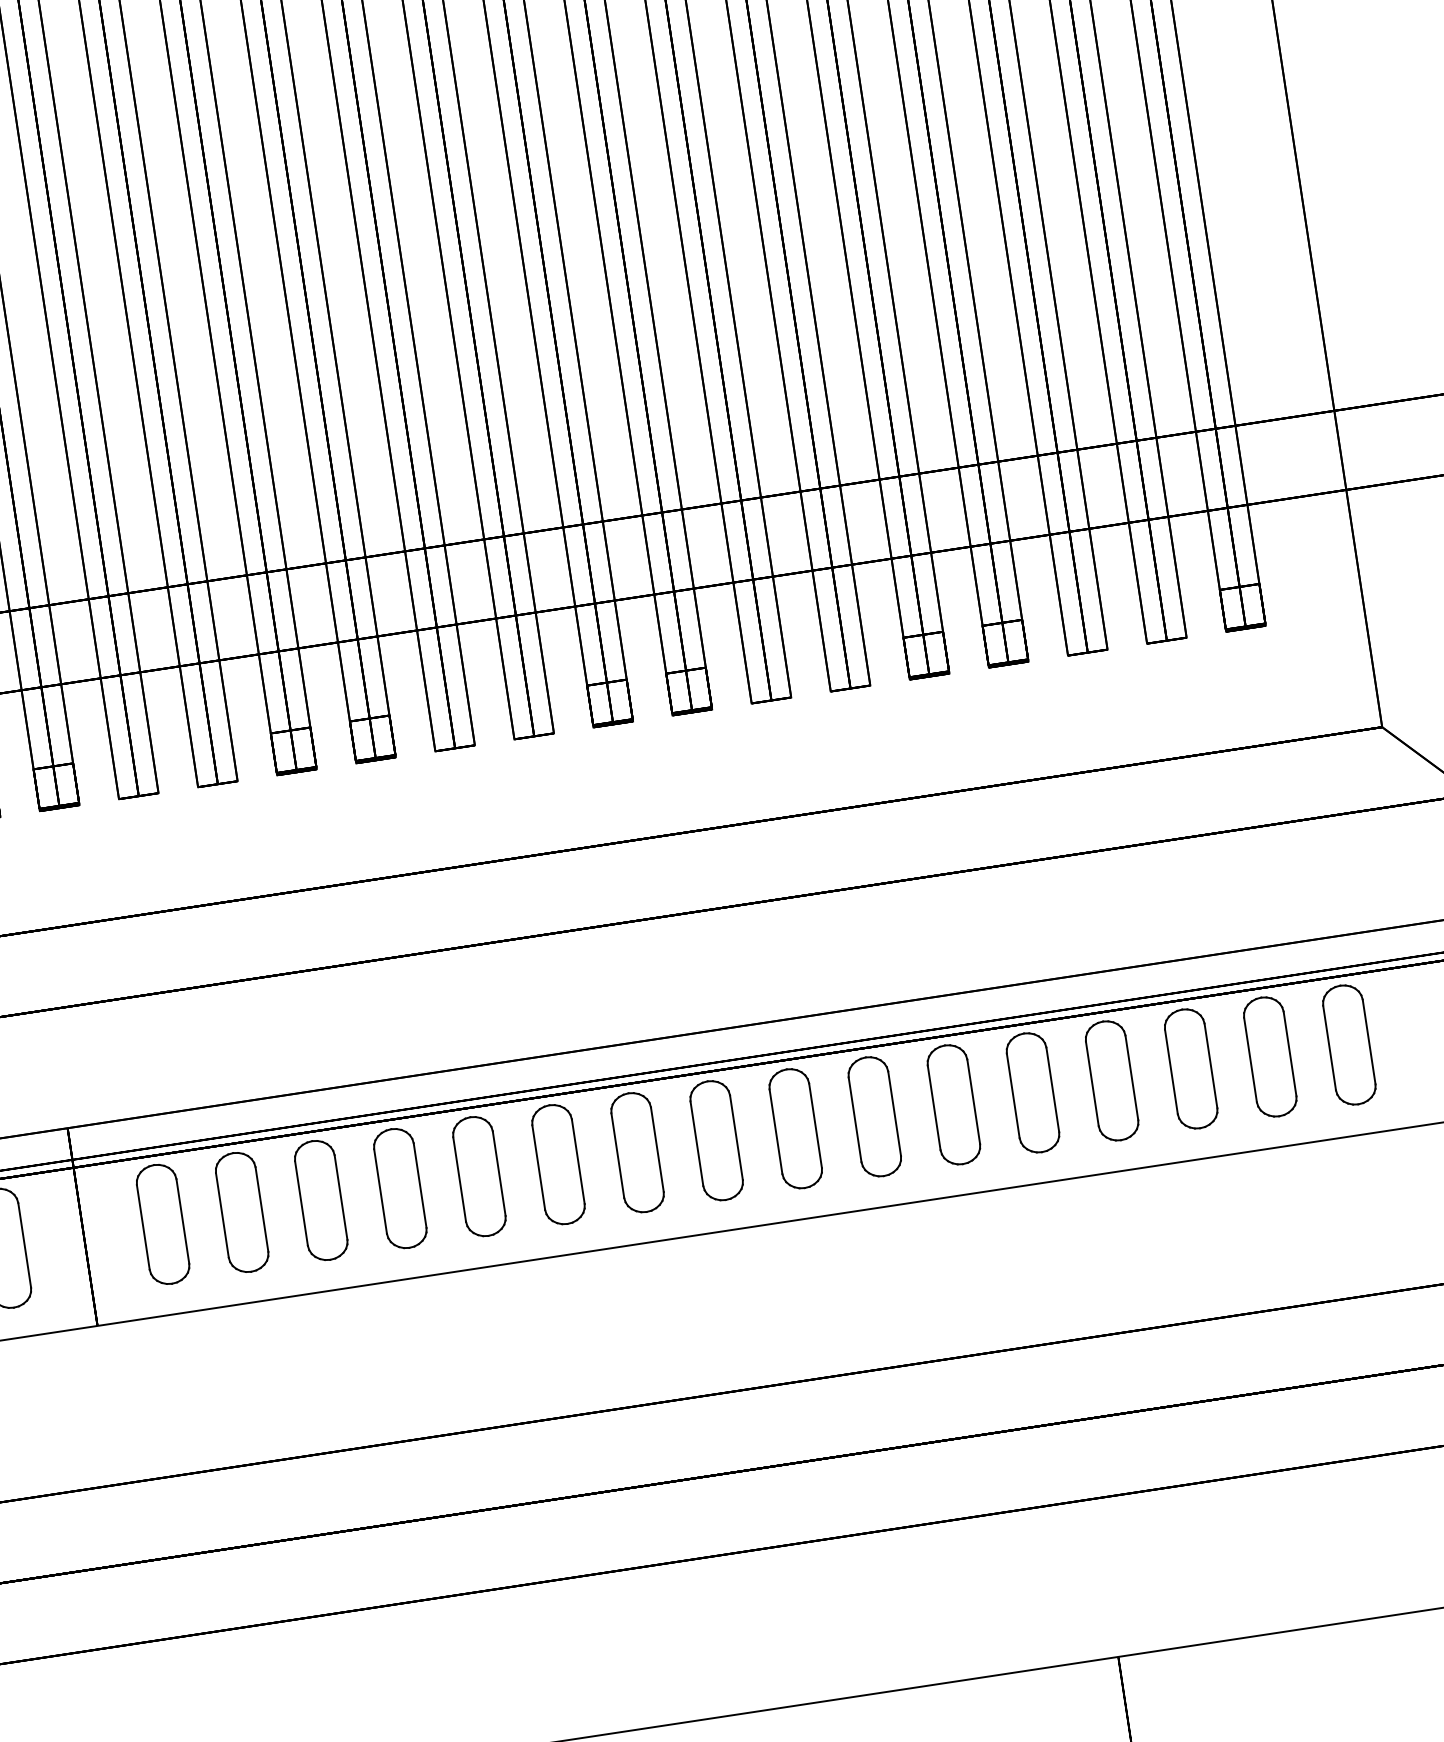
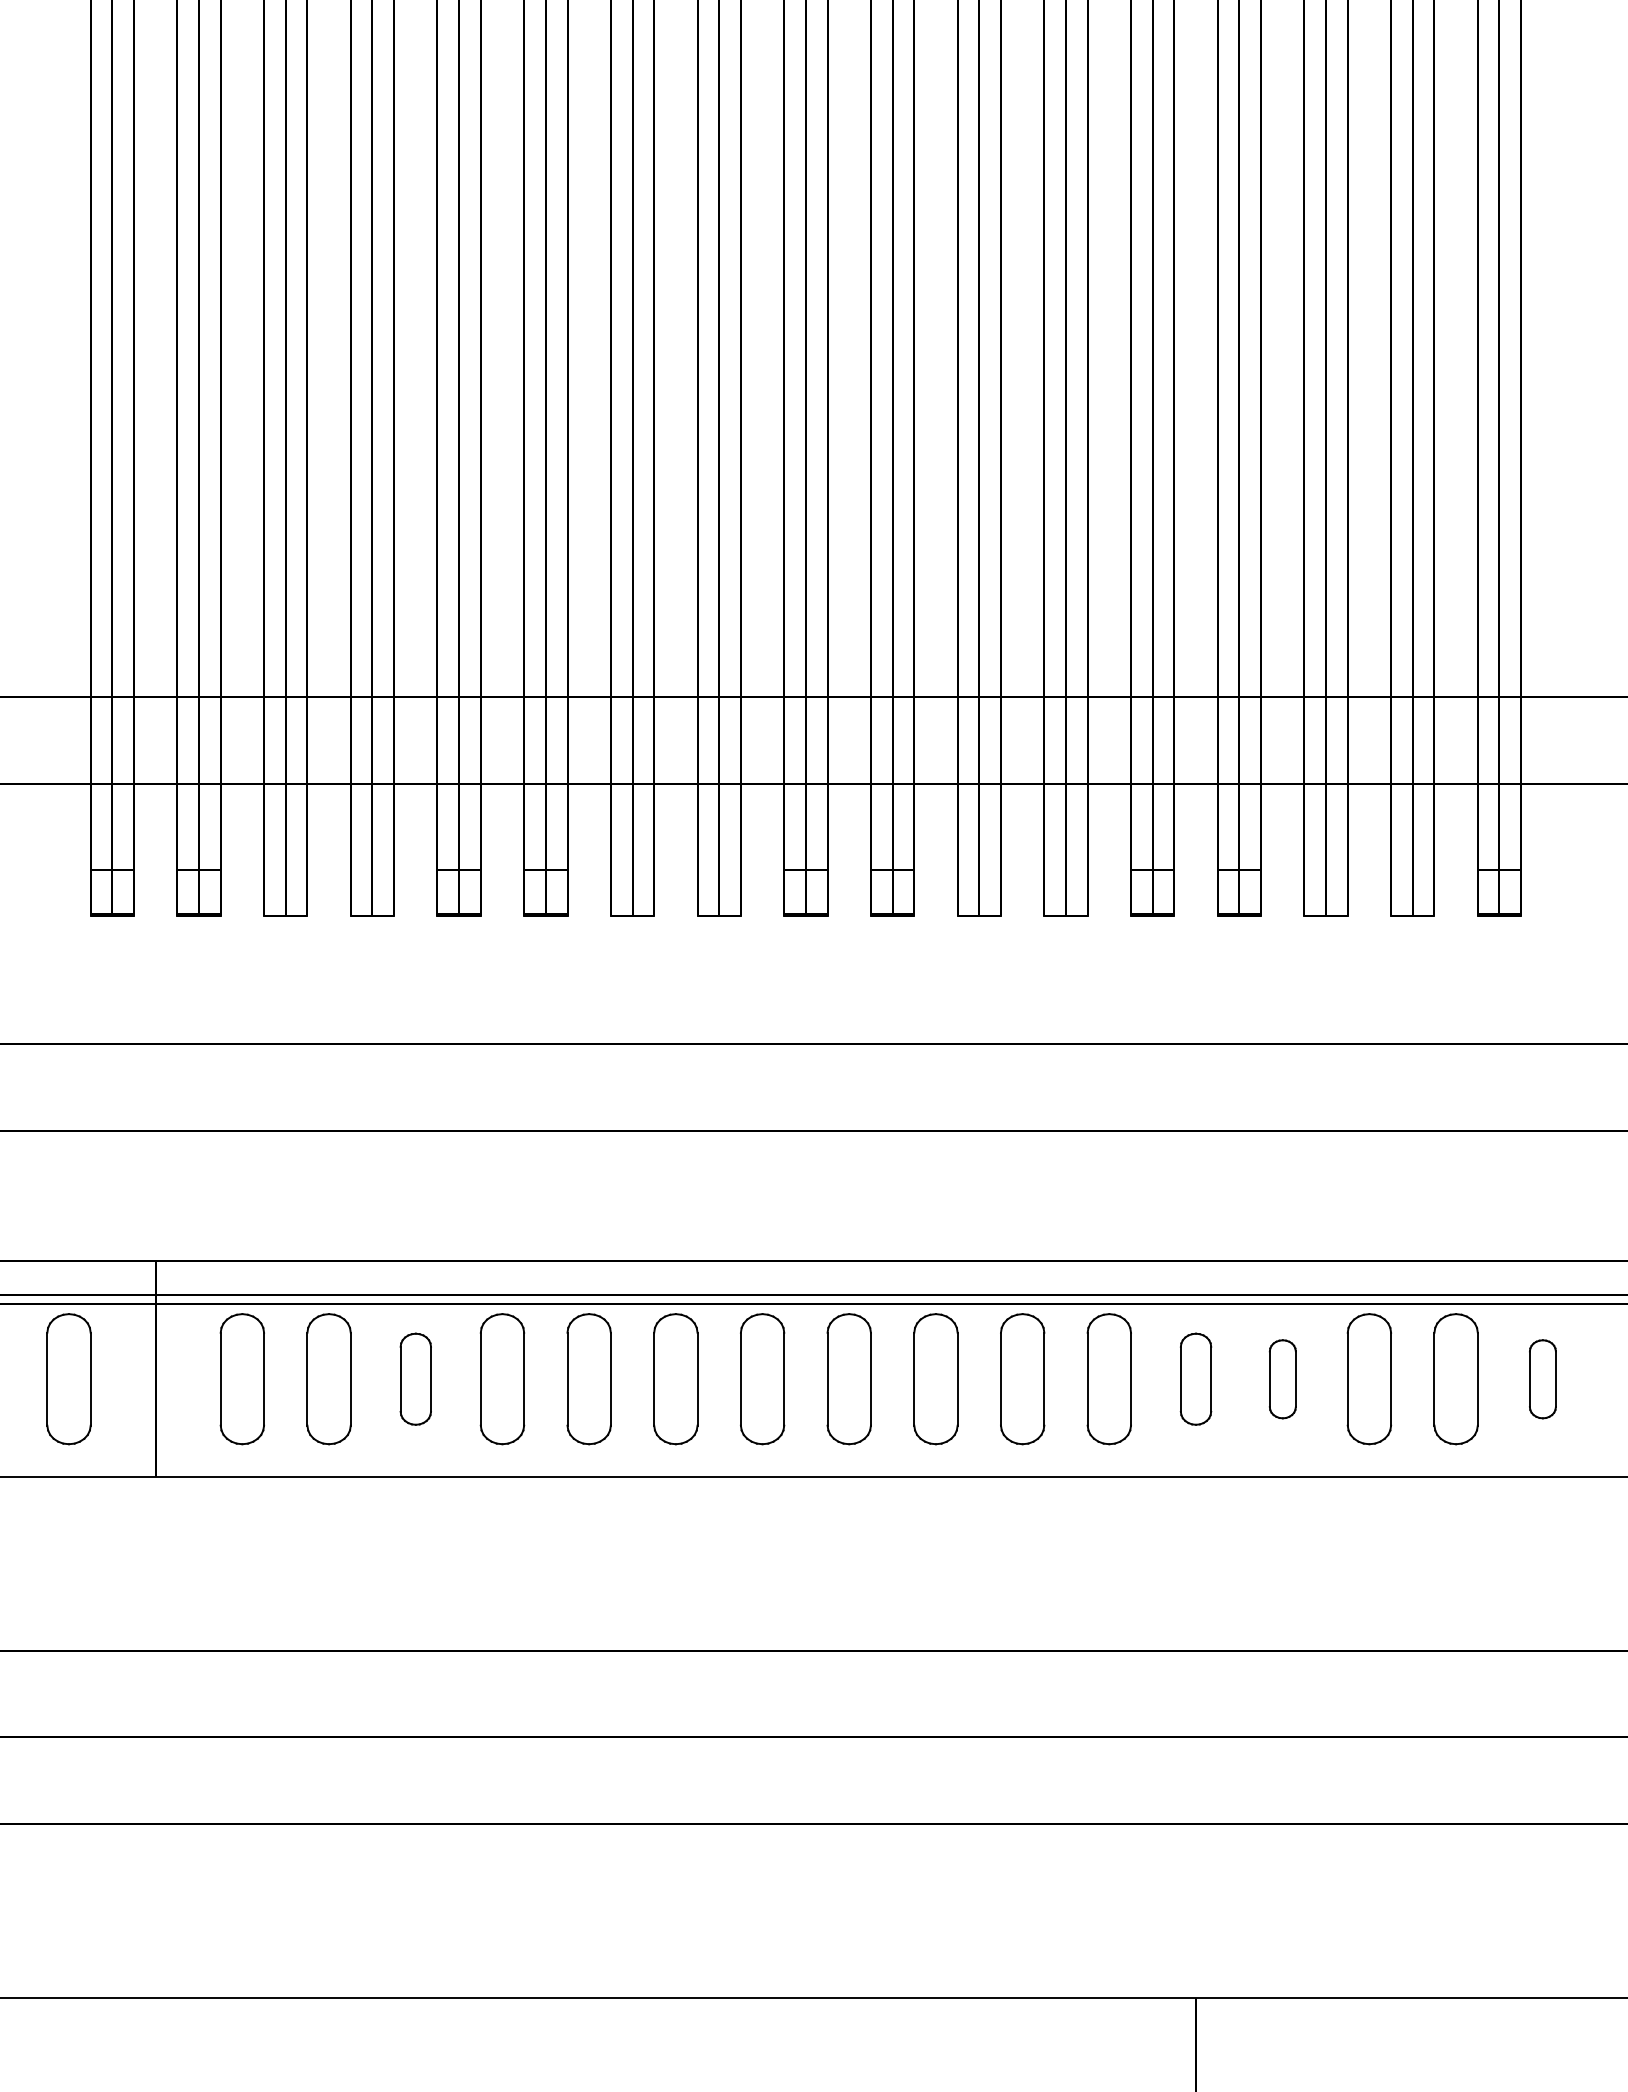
part: (1349, 1045) -> (1542, 1379), size x0.6
part: (1111, 1081) -> (1282, 1379), size x0.6
part: (1032, 1093) -> (1195, 1379), size x0.7
part: (321, 1200) -> (415, 1379), size x0.7

